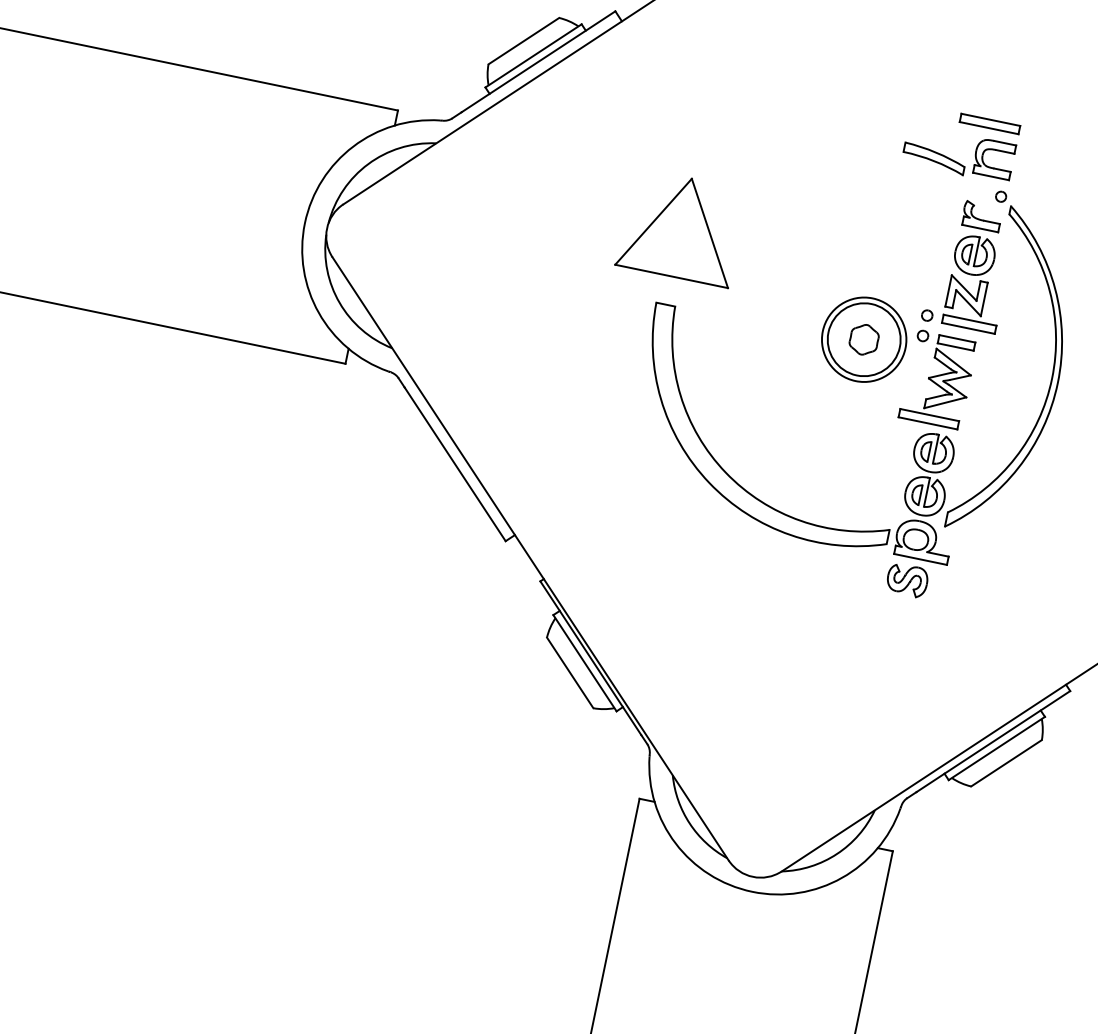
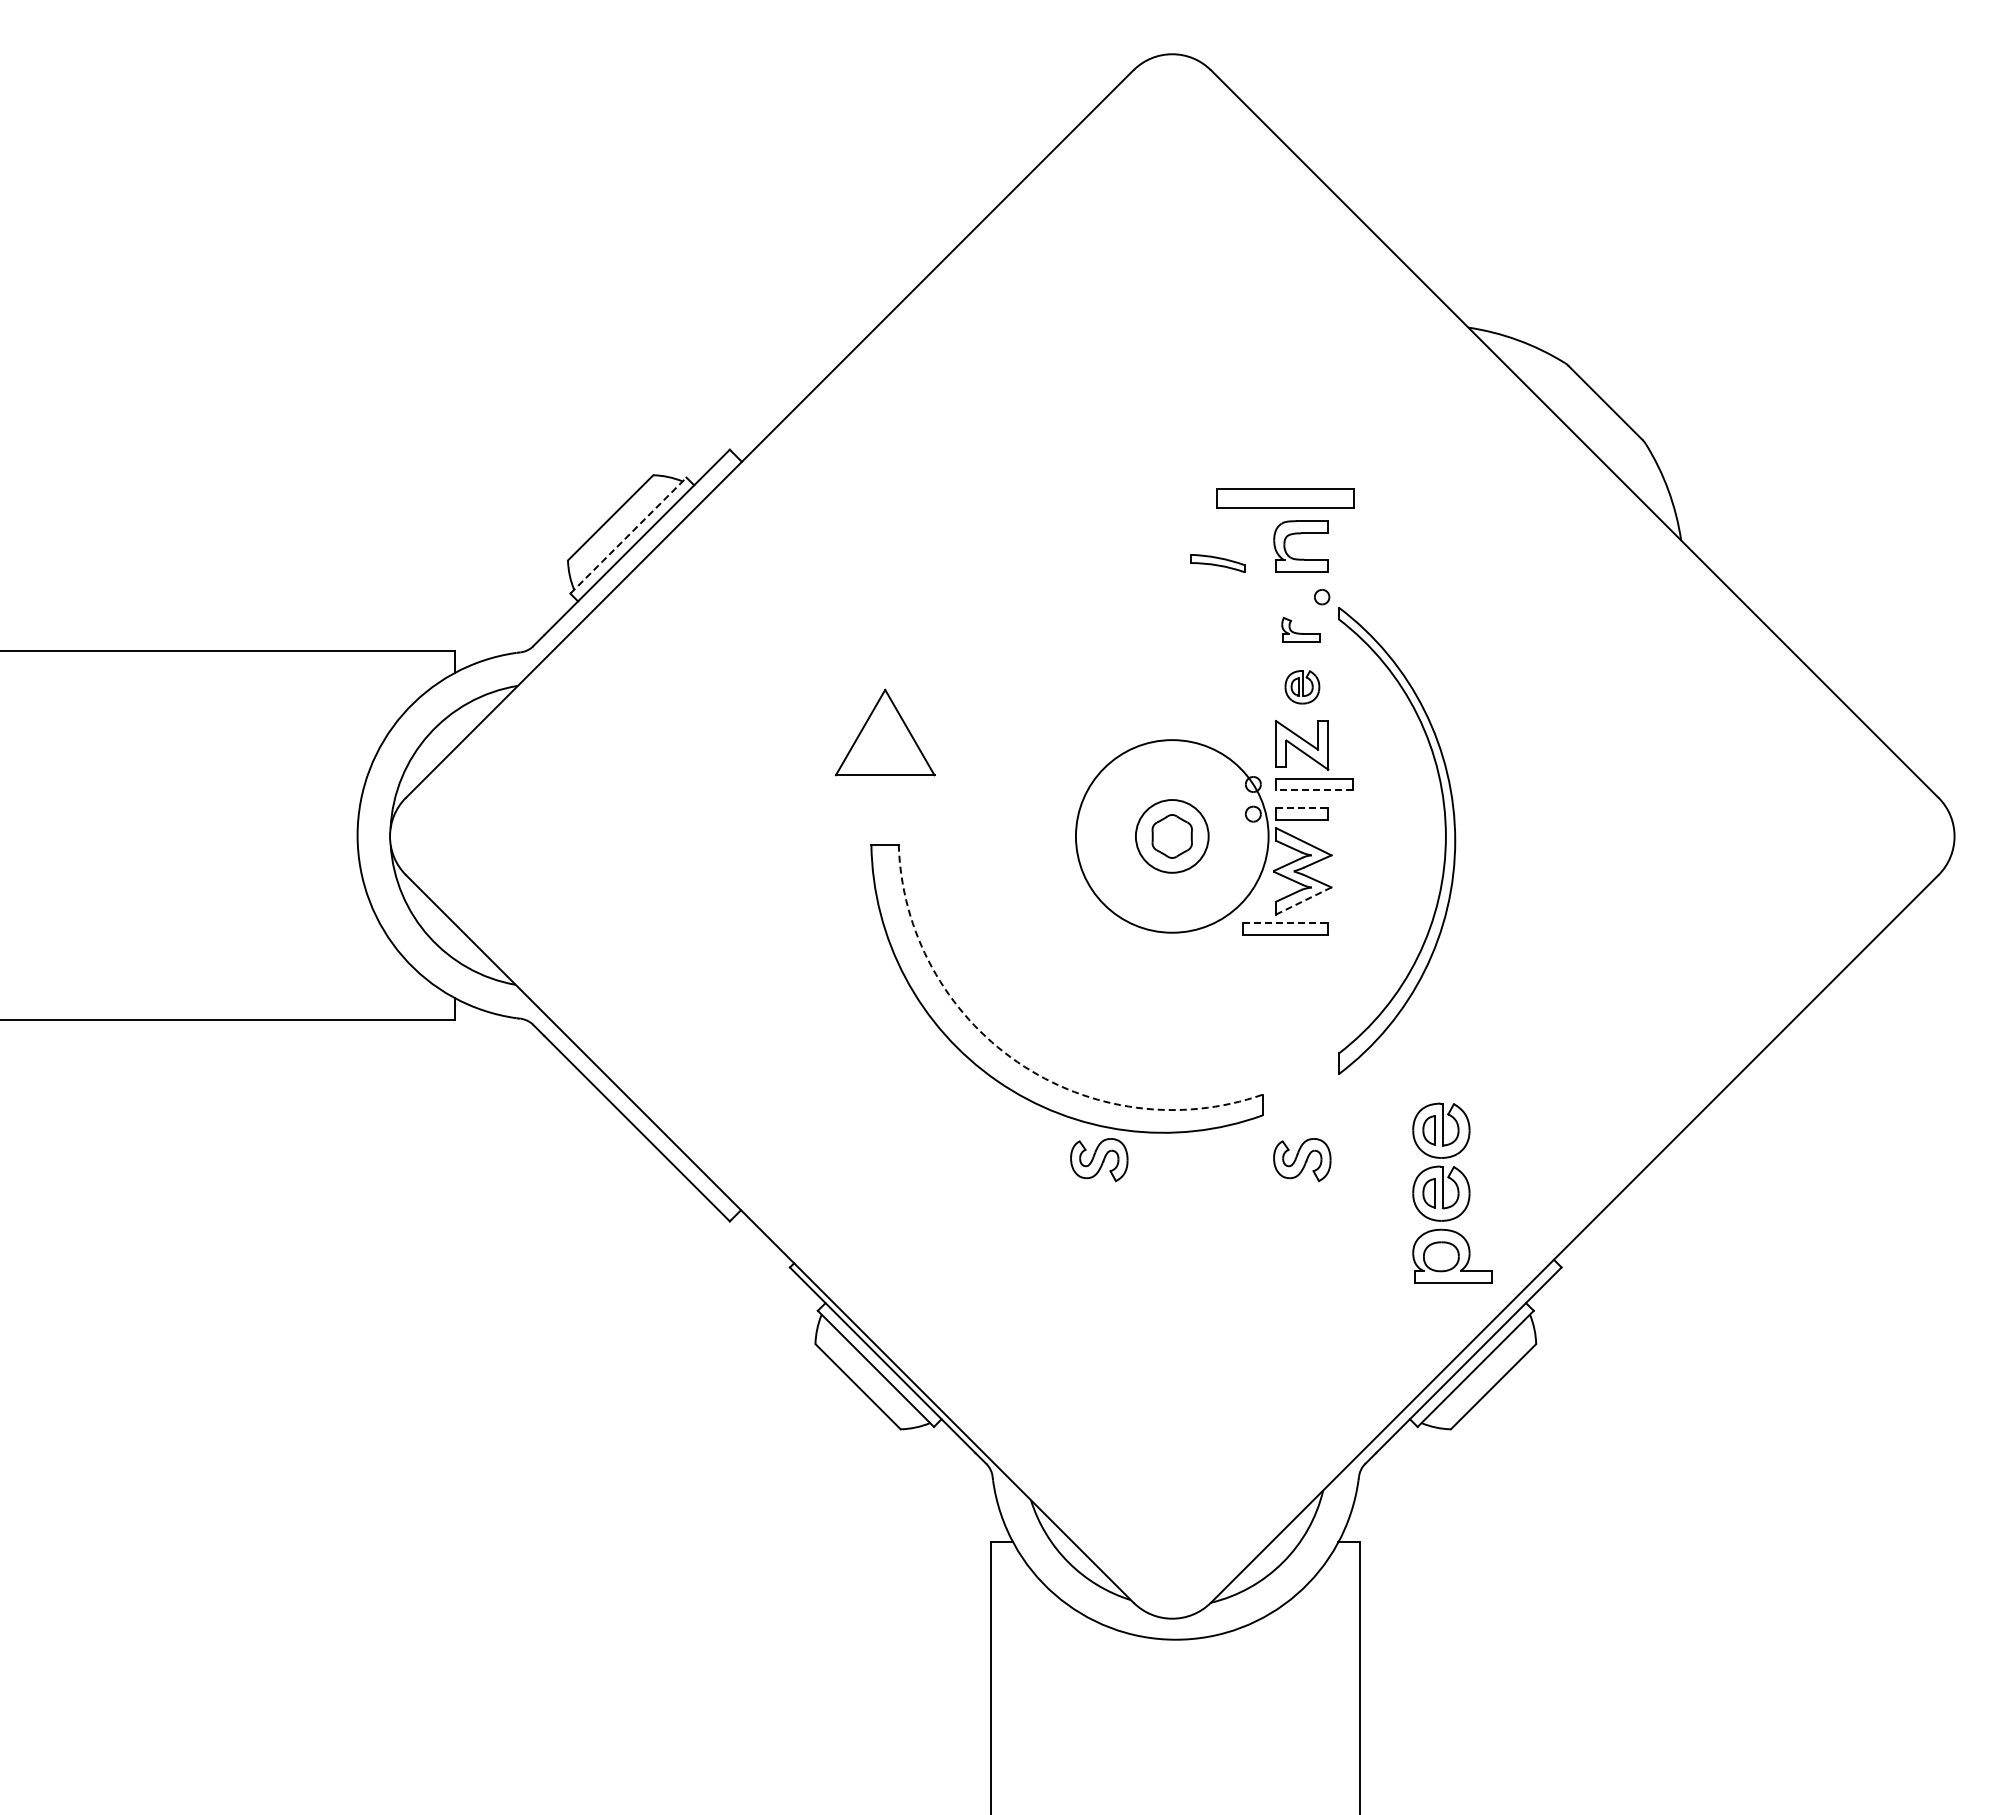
line: (533, 55) -> (628, 535), solid -> dashed
part: (989, 123) -> (1285, 498), size x1.6
part: (934, 158) -> (1217, 563), size x0.6
part: (981, 215) -> (1300, 629), size x0.7
part: (682, 227) -> (885, 732), size x0.6
part: (974, 256) -> (1302, 687), size x0.6
line: (968, 328) -> (1314, 790), solid -> dashed
circle: (864, 339) -> (1172, 836), size x0.7
circle: (864, 339) -> (1172, 836), size x1.6
line: (957, 339) -> (1302, 808), solid -> dashed
line: (945, 403) -> (1303, 901), solid -> dashed
line: (929, 414) -> (1285, 922), solid -> dashed
arc: (725, 472) -> (1017, 1062), solid -> dashed
part: (932, 497) -> (1452, 1192), moved
part: (768, 551) -> (1099, 1160), added

